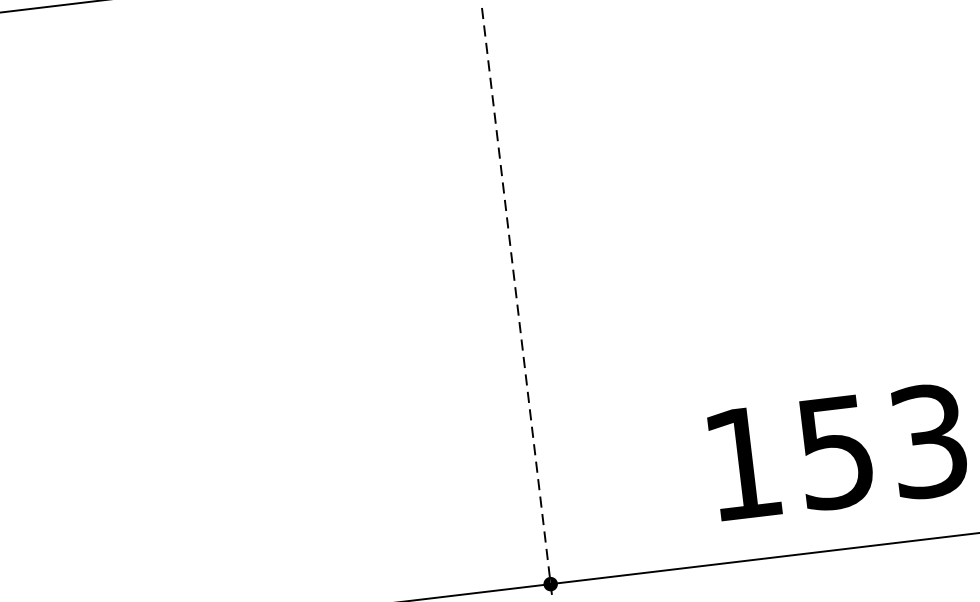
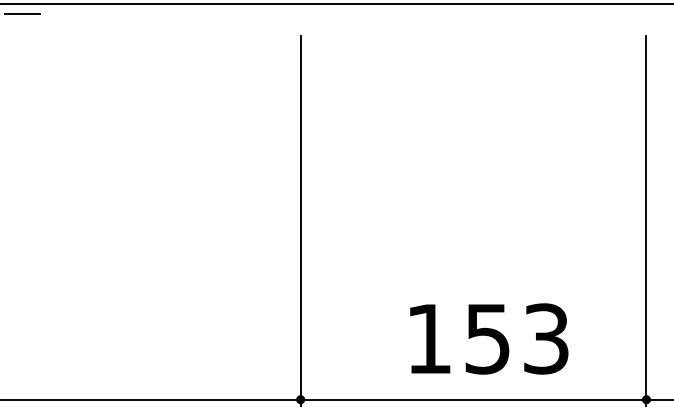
line: (36, 24) -> (22, 13), added
line: (516, 299) -> (300, 220), dashed -> solid

